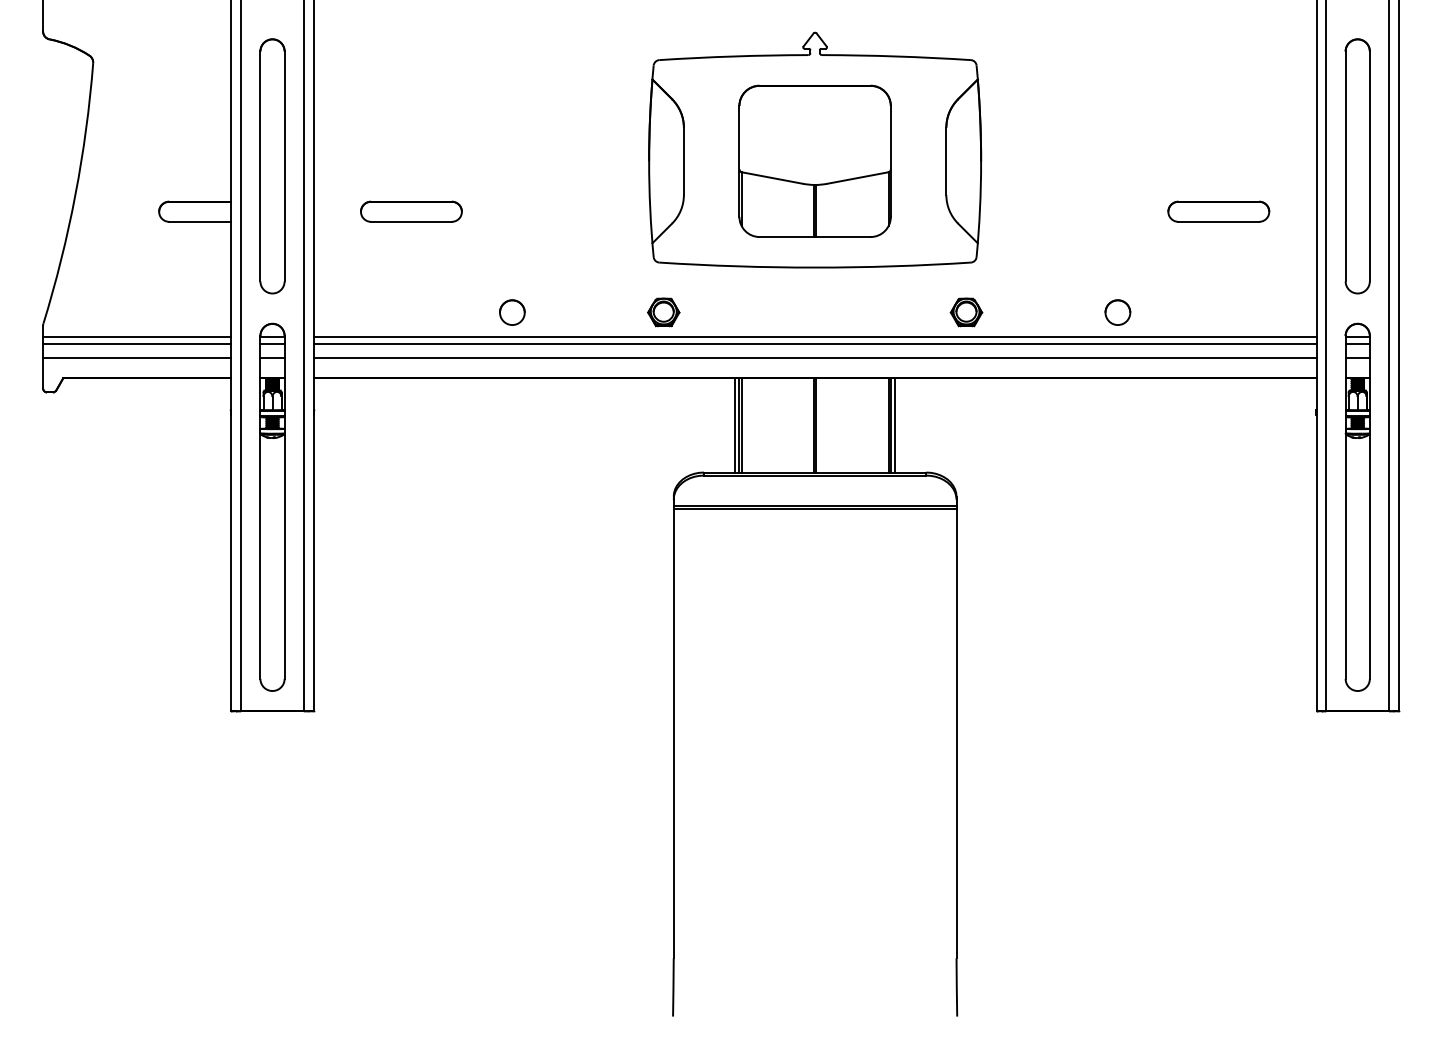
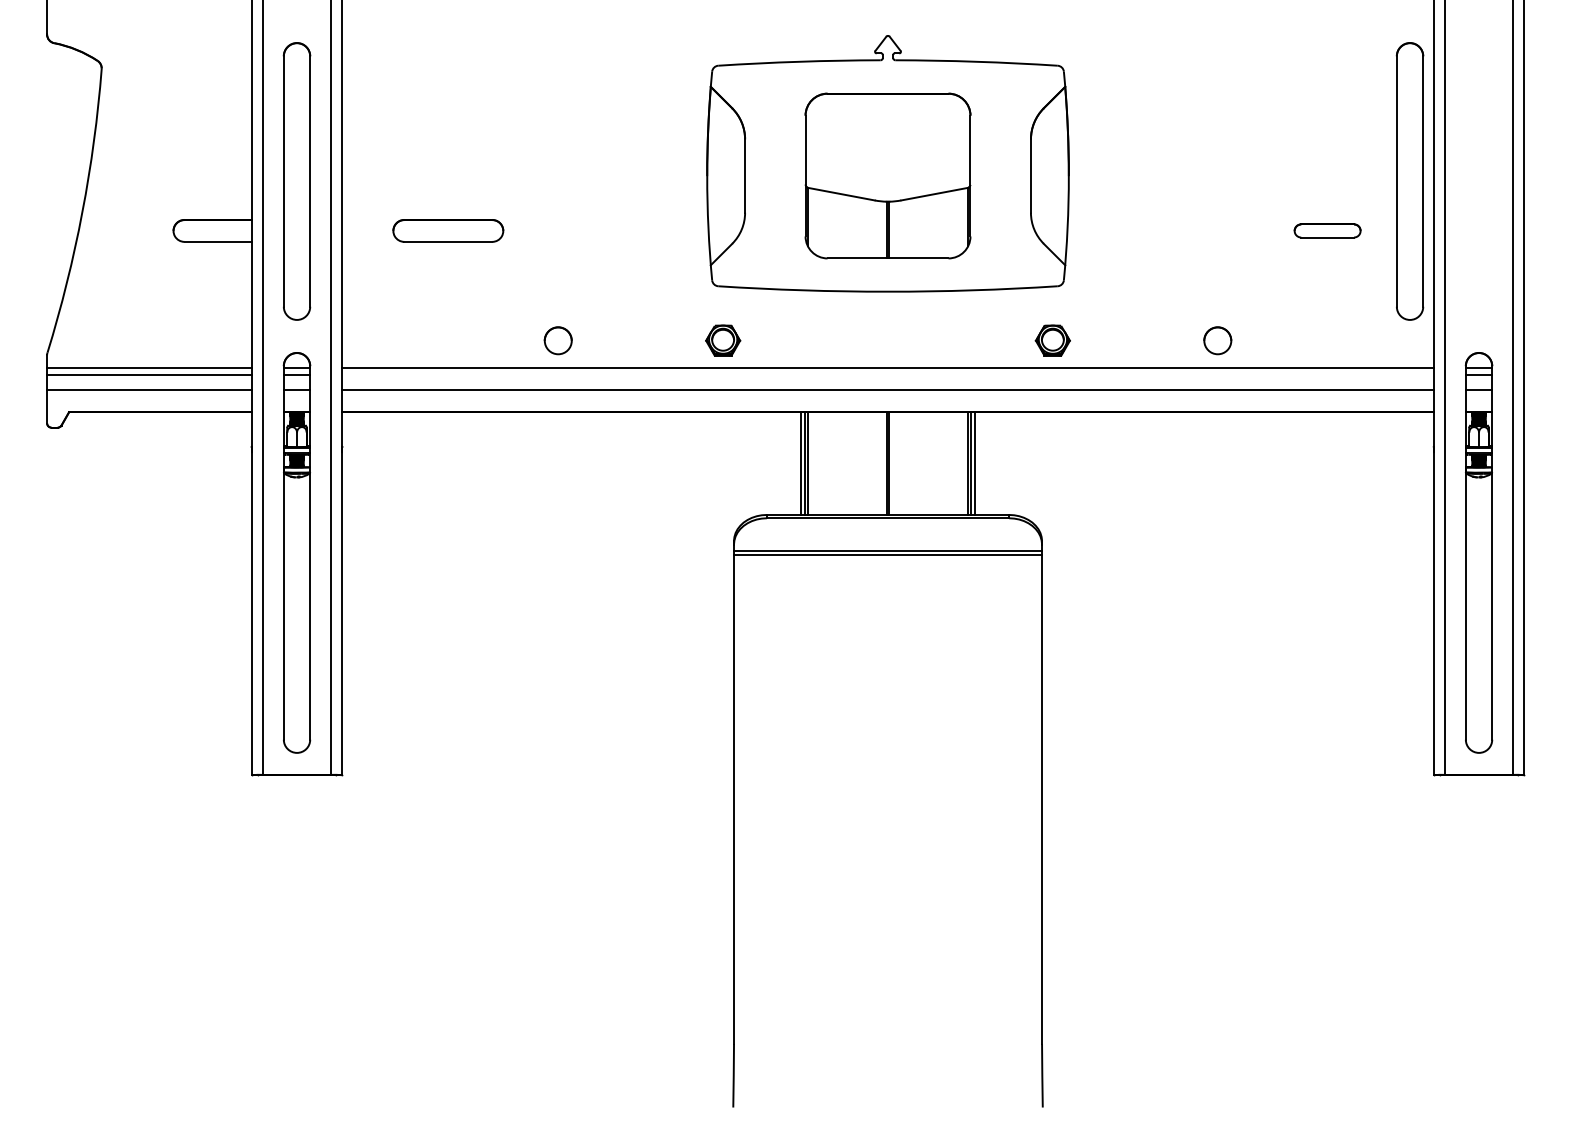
part: (1357, 166) -> (1409, 181), moved
part: (1218, 211) -> (1327, 230), size x0.6
line: (814, 344) -> (887, 375), removed

